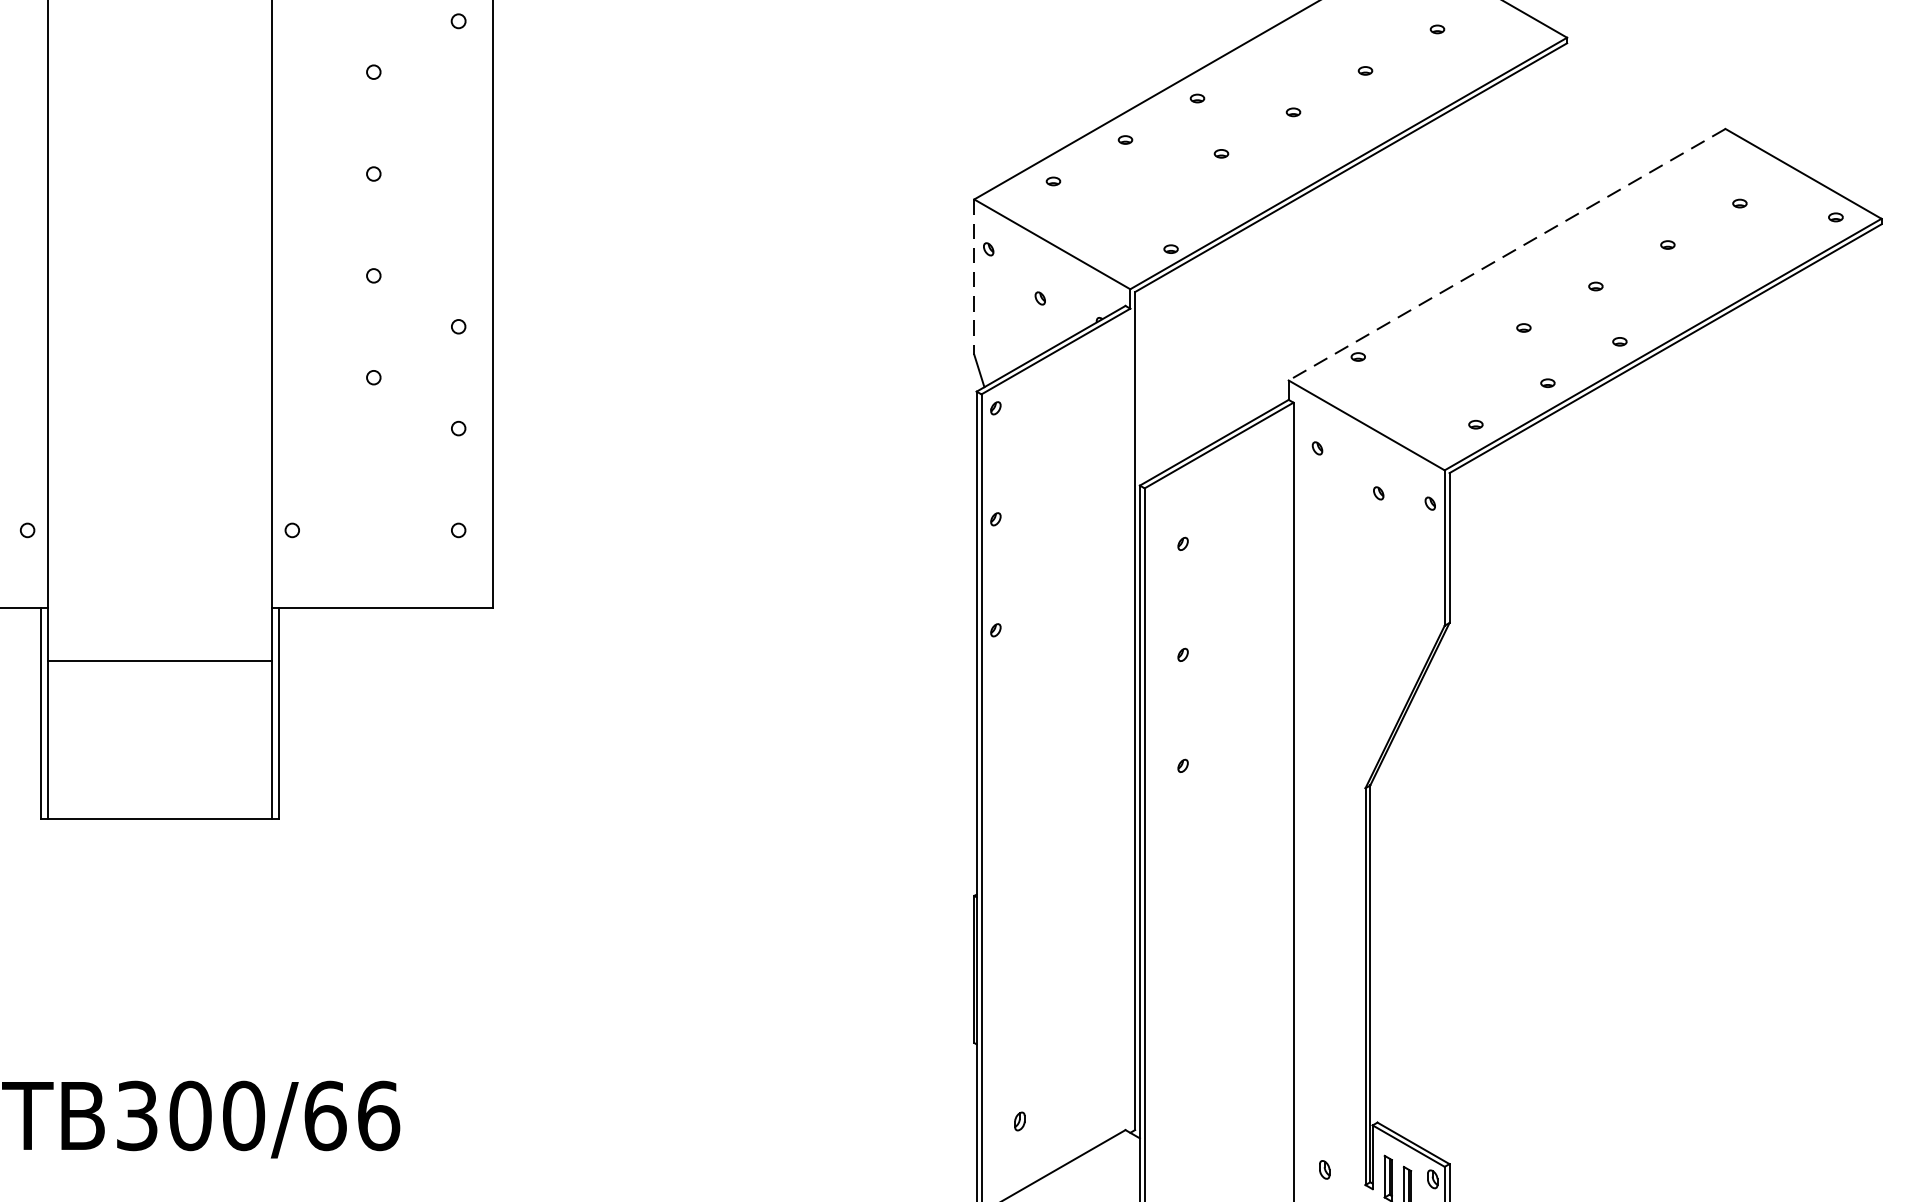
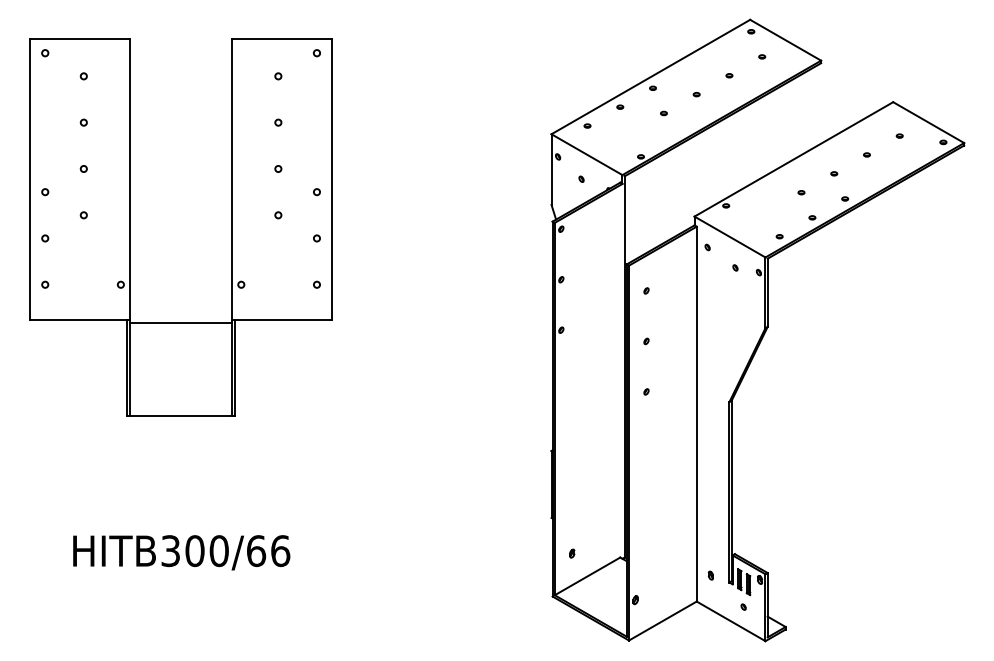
line: (1506, 254) -> (793, 159), dashed -> solid
line: (974, 279) -> (551, 170), dashed -> solid
line: (160, 661) -> (181, 323), moved

